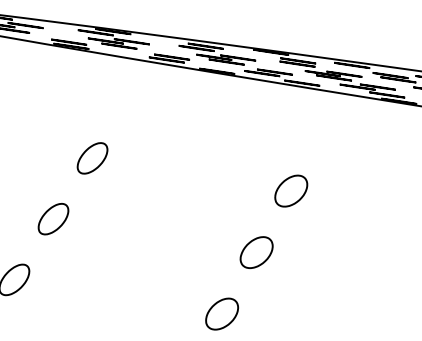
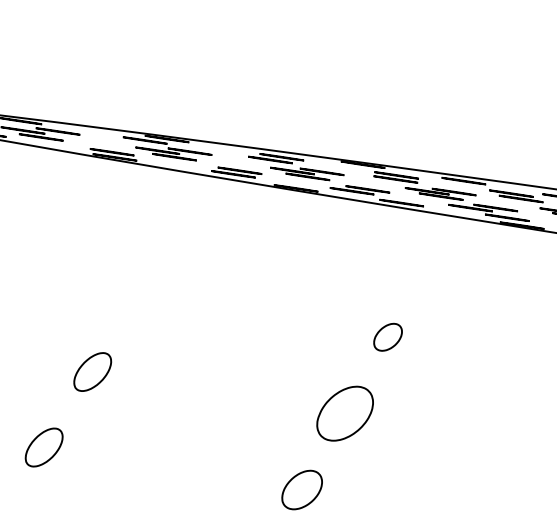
part: (91, 158) -> (140, 296), removed
part: (290, 191) -> (387, 337), size x0.7
part: (256, 252) -> (344, 413), size x1.4

